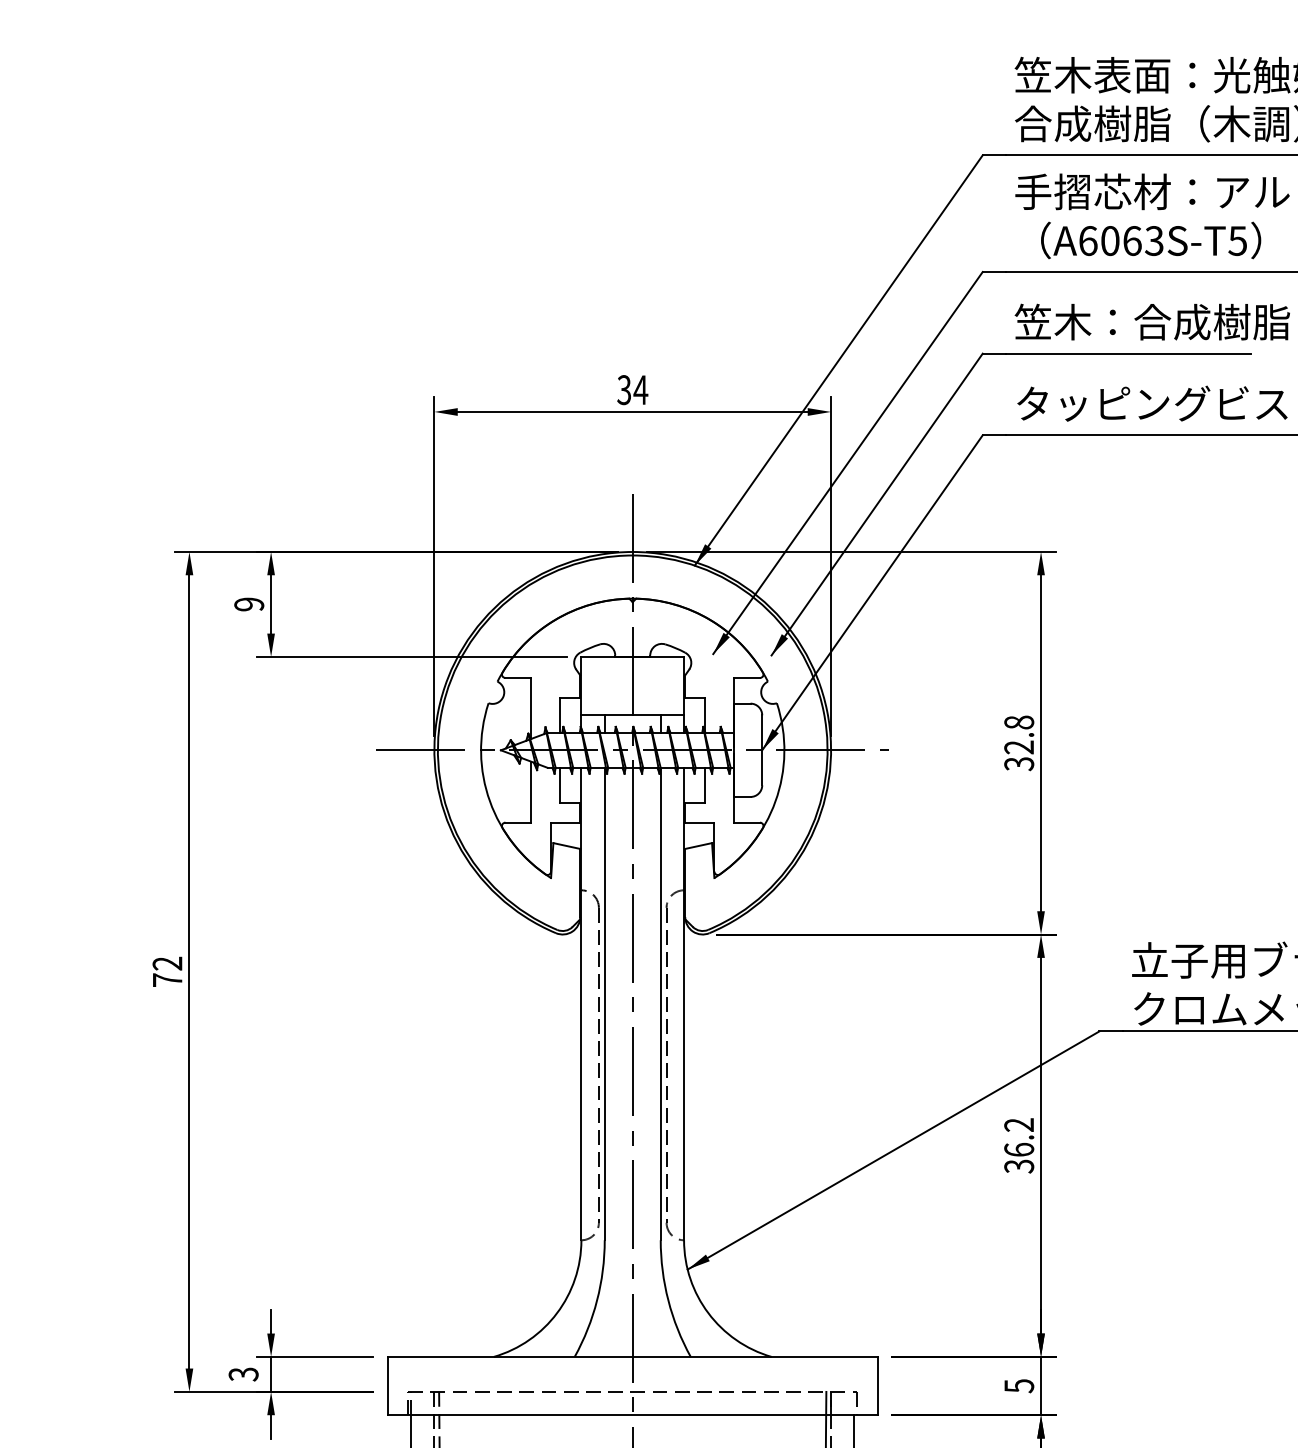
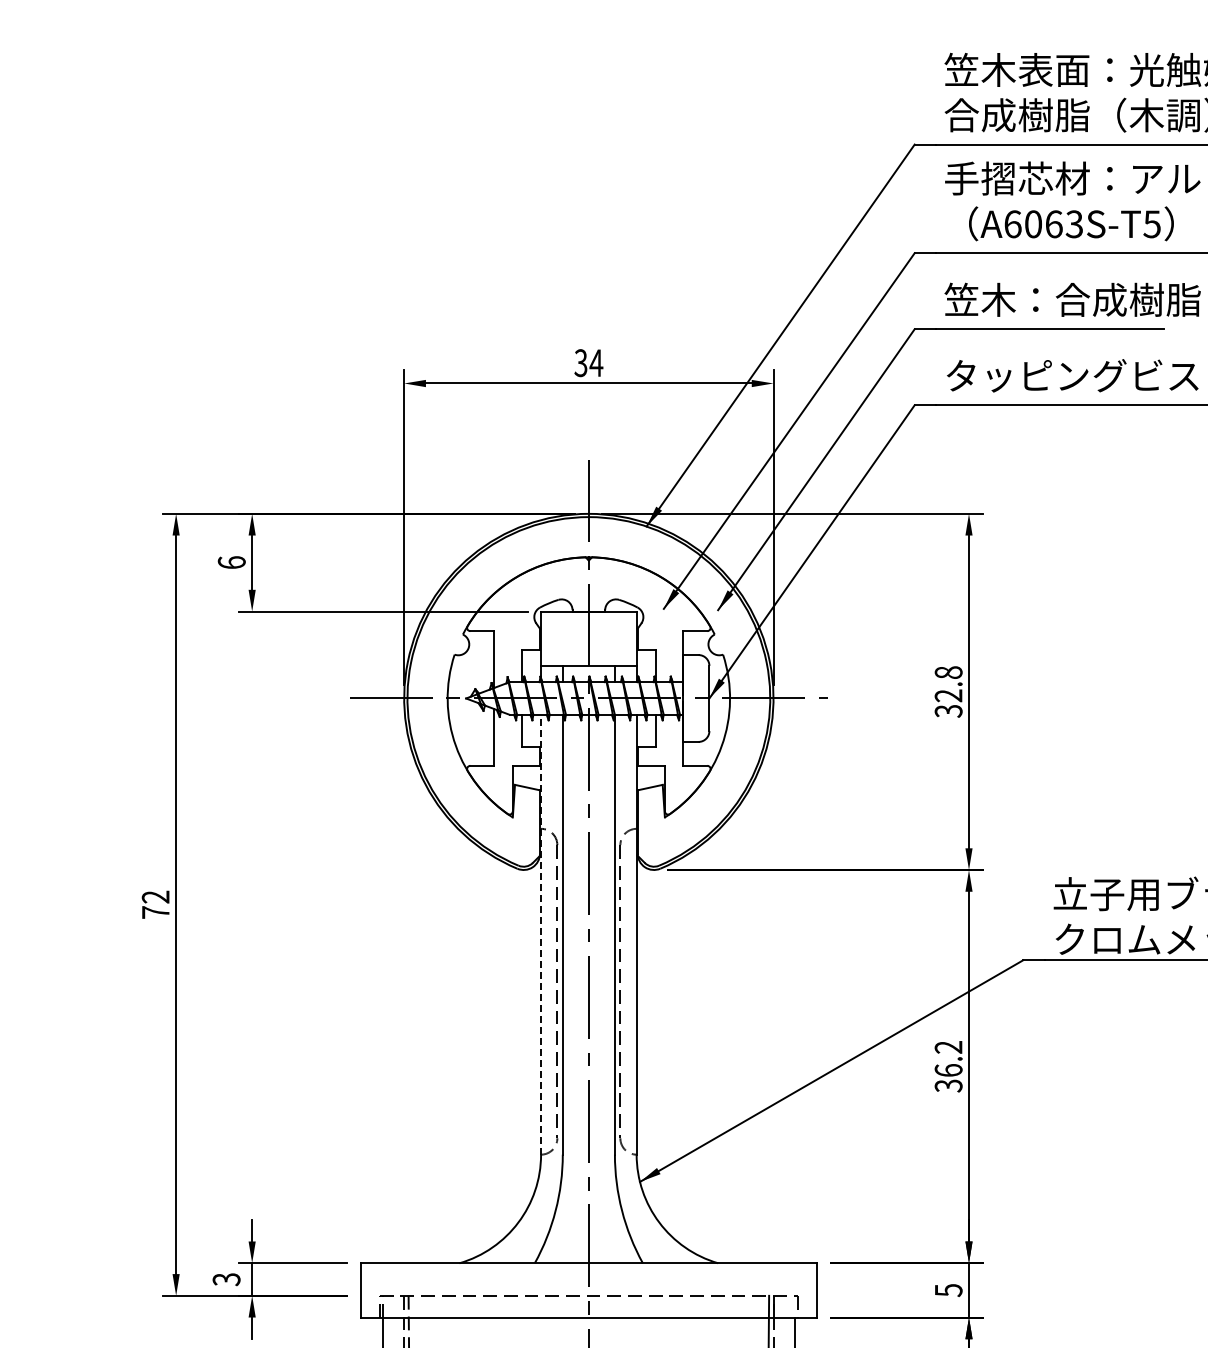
text: (248, 604) -> (231, 562), 9 -> 6
line: (581, 1003) -> (541, 934), solid -> dashed

